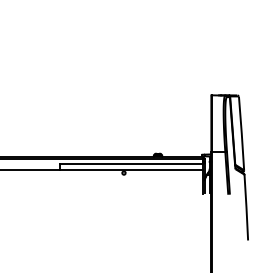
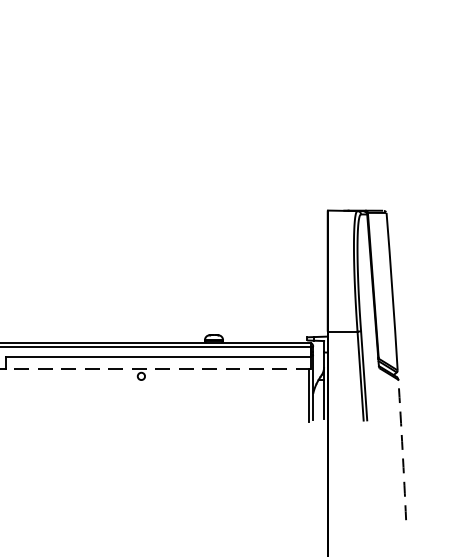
line: (131, 169) -> (157, 368), solid -> dashed
arc: (246, 207) -> (402, 449), solid -> dashed

